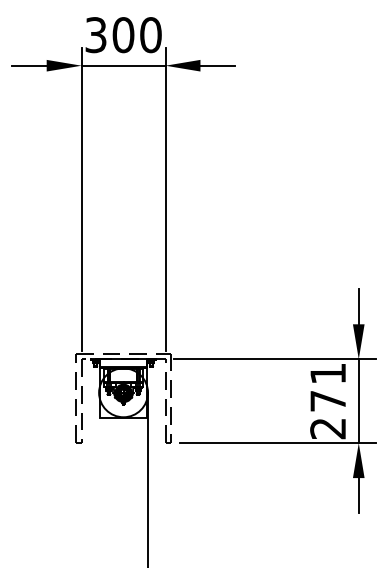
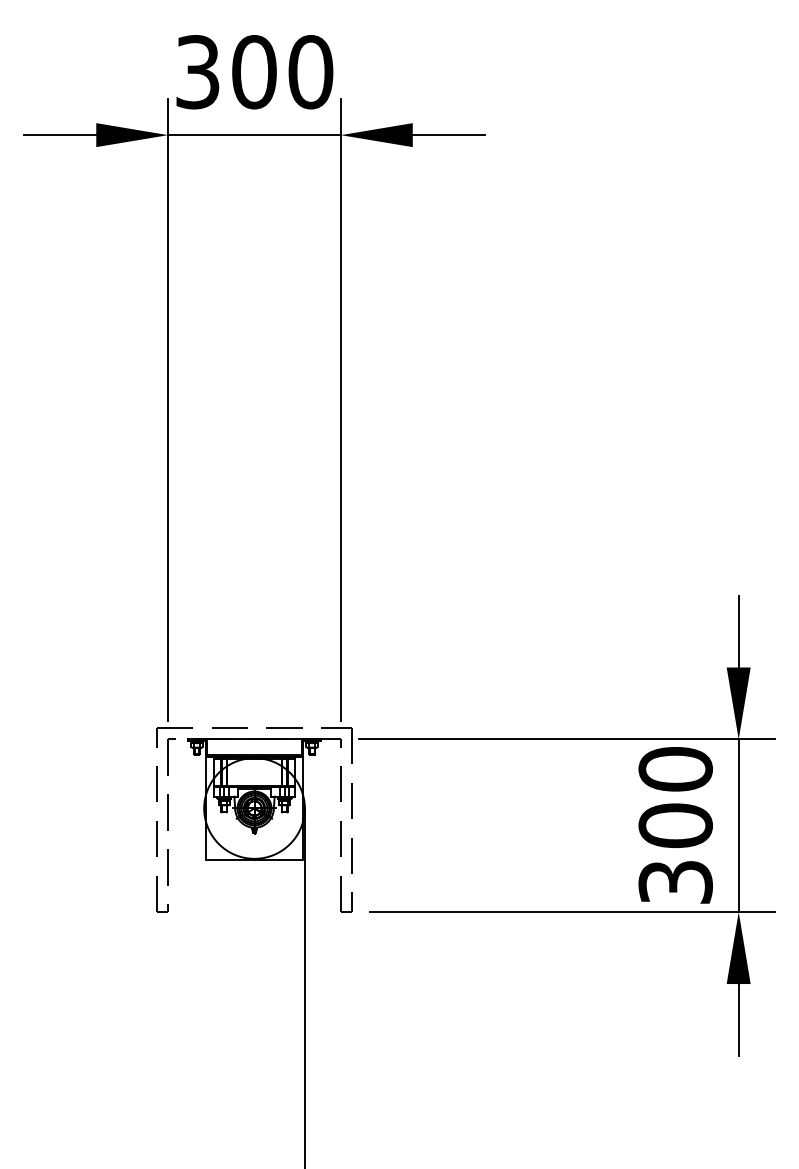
text: (328, 401) -> (676, 826), 271 -> 300

